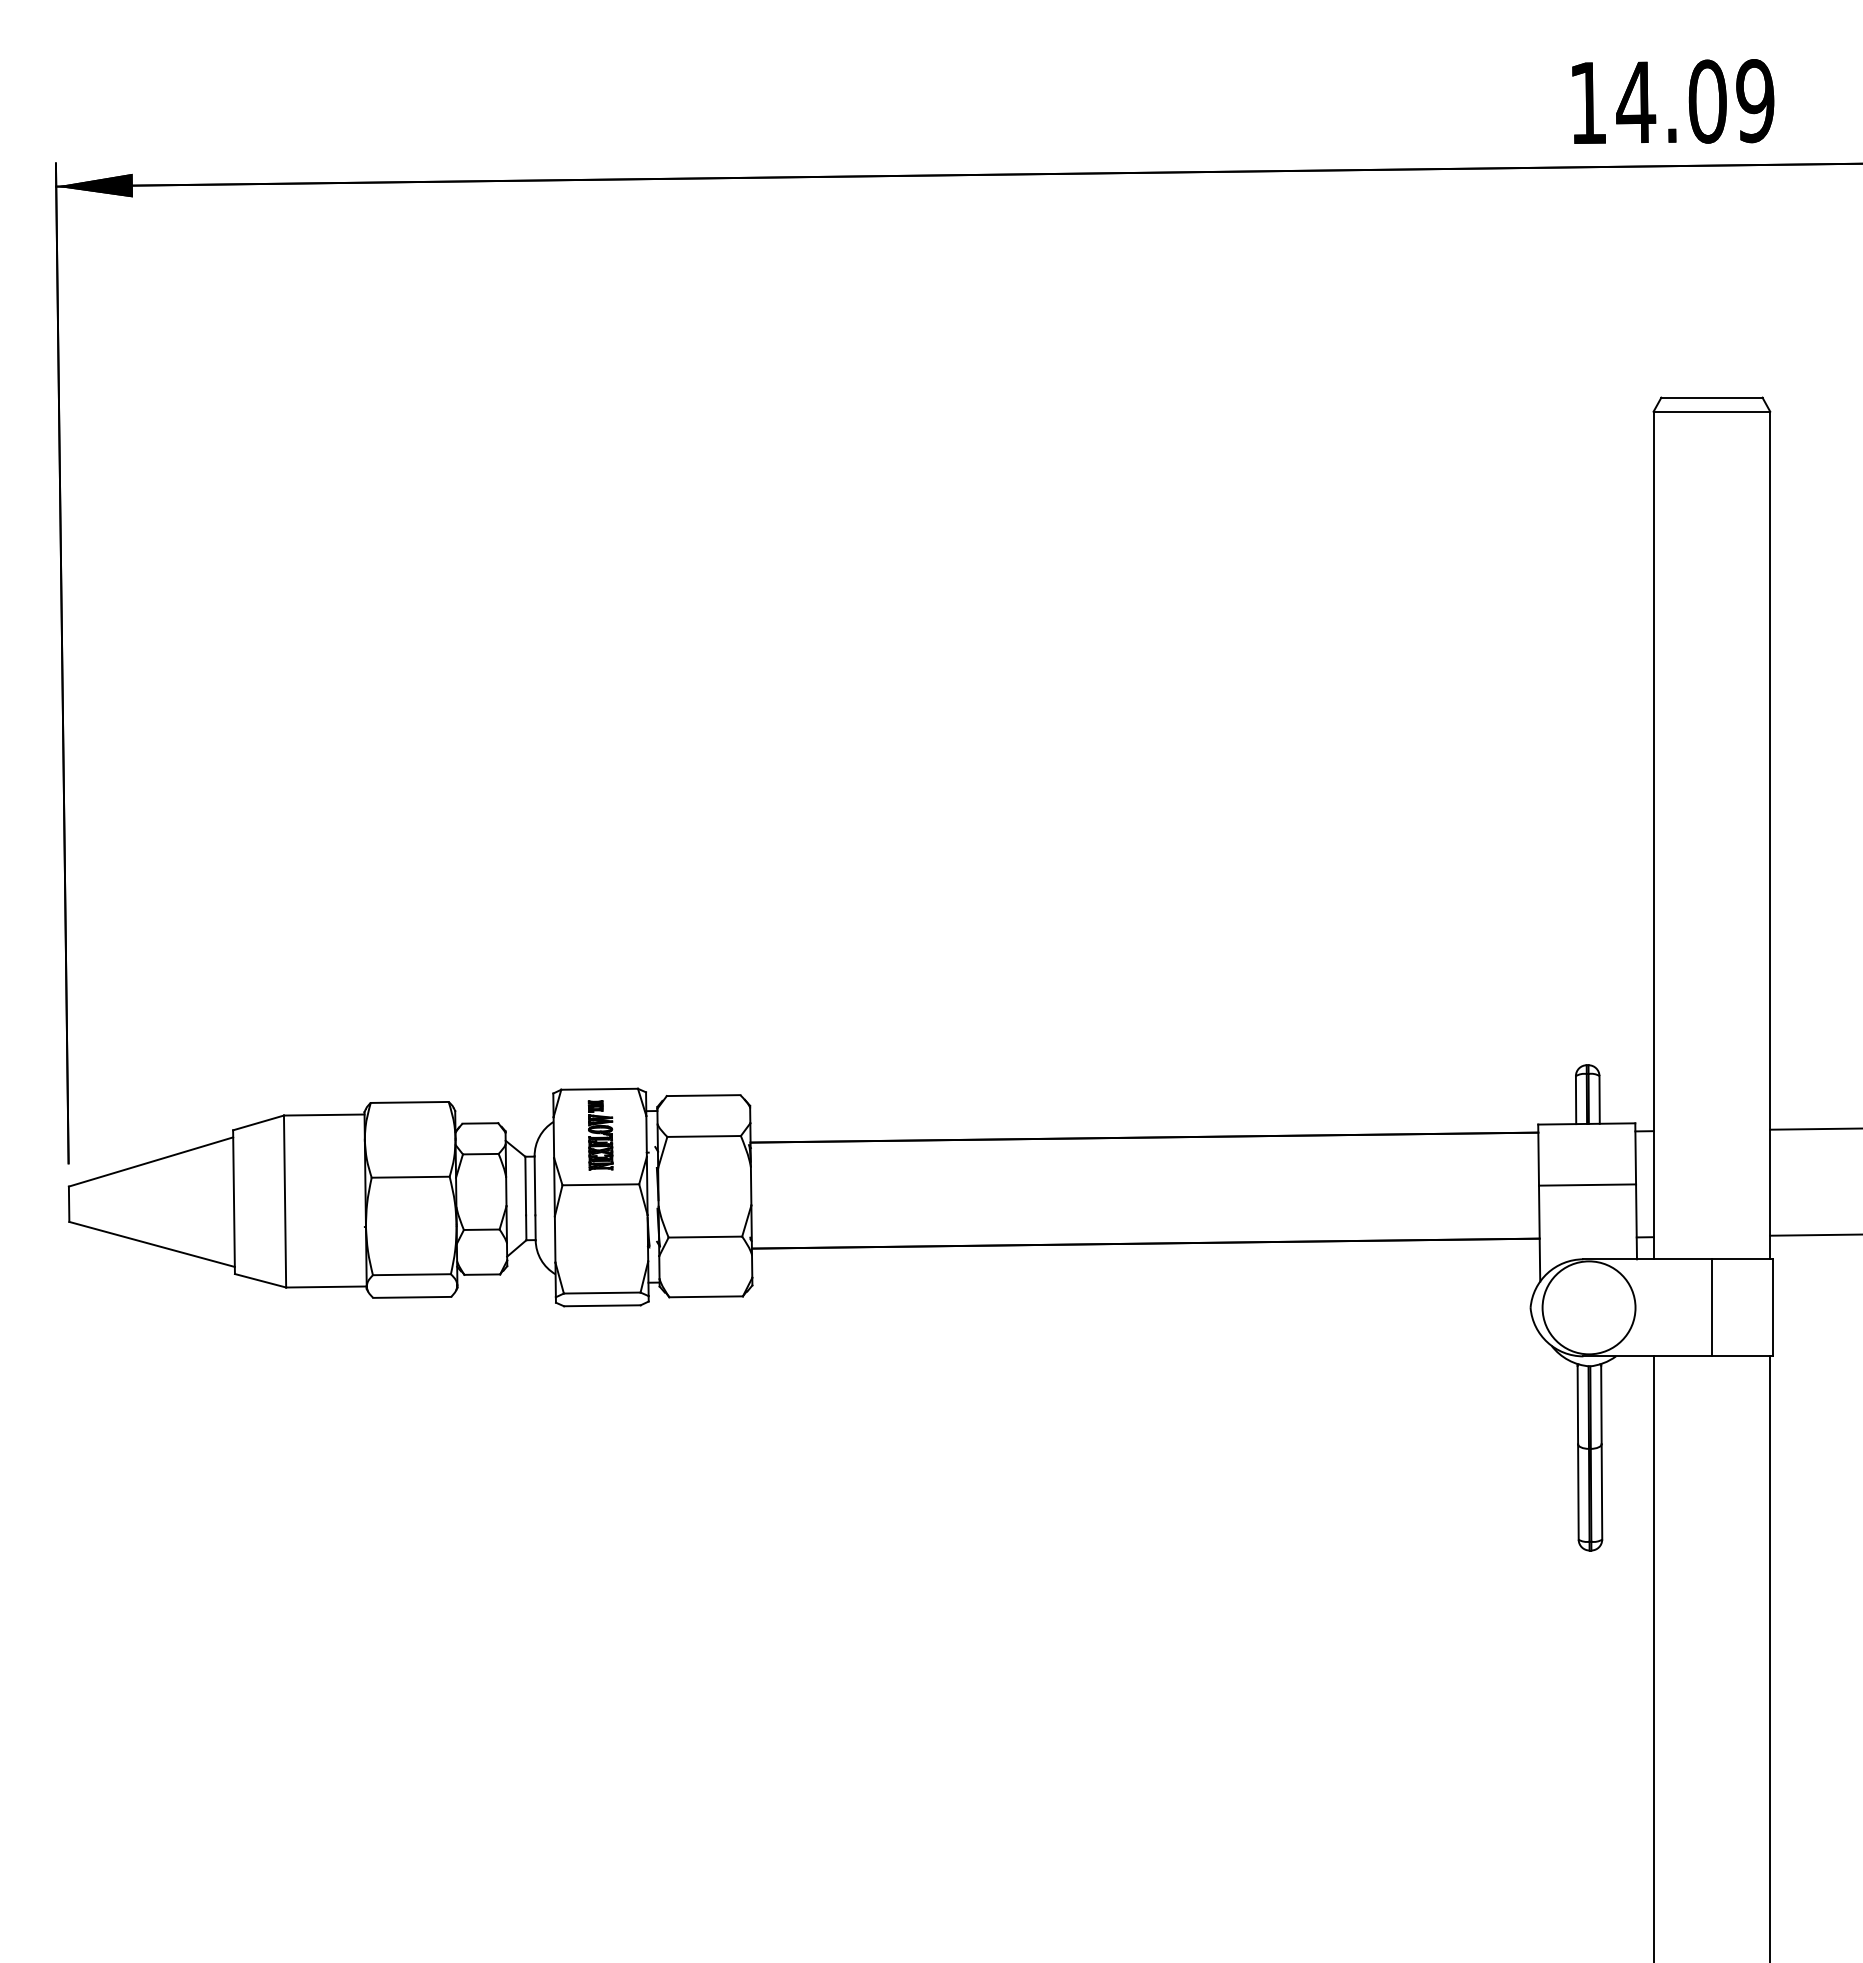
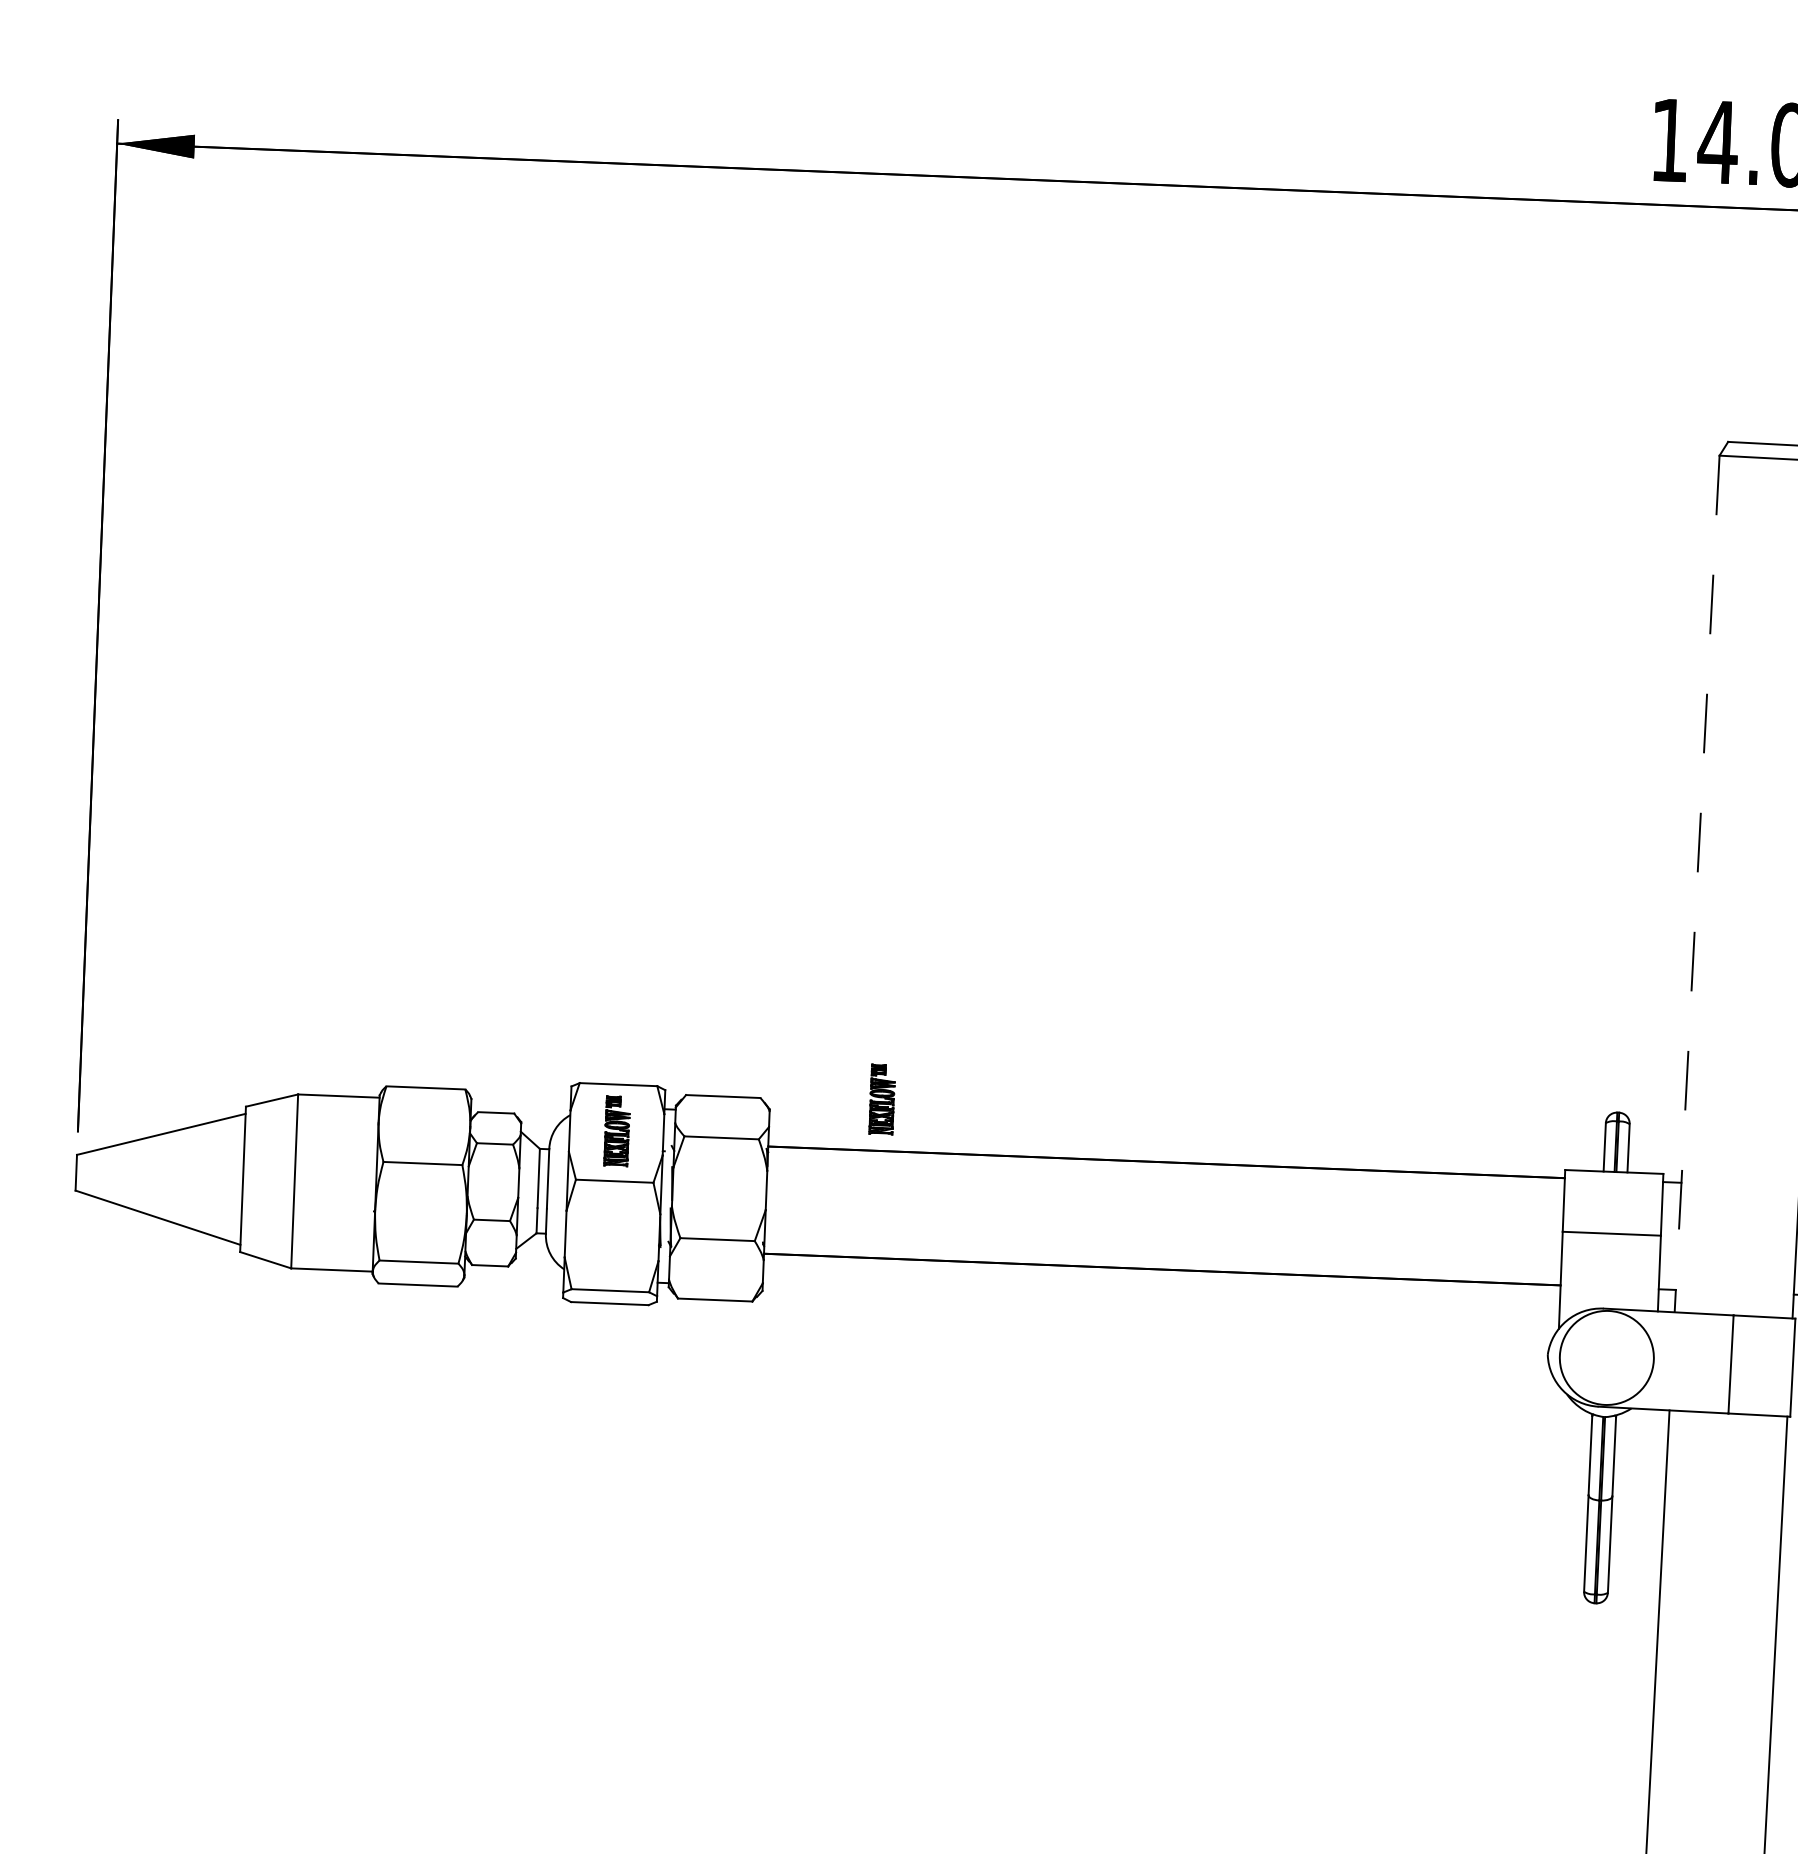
line: (1653, 835) -> (1697, 883), solid -> dashed
part: (860, 1090) -> (882, 1099), added

